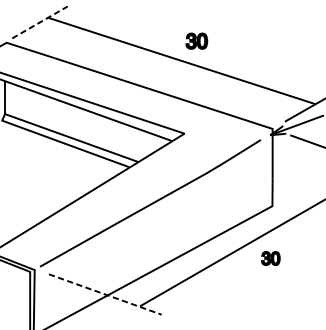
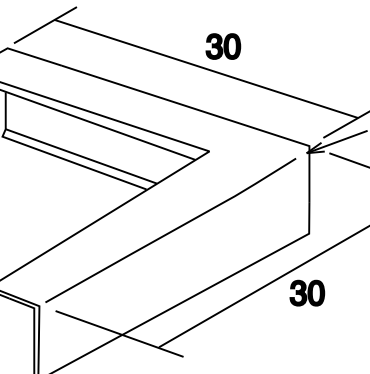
line: (40, 21) -> (45, 24), dashed -> solid
part: (196, 41) -> (223, 46), size x1.43
part: (270, 257) -> (307, 292), size x1.67
line: (105, 294) -> (119, 333), dashed -> solid

